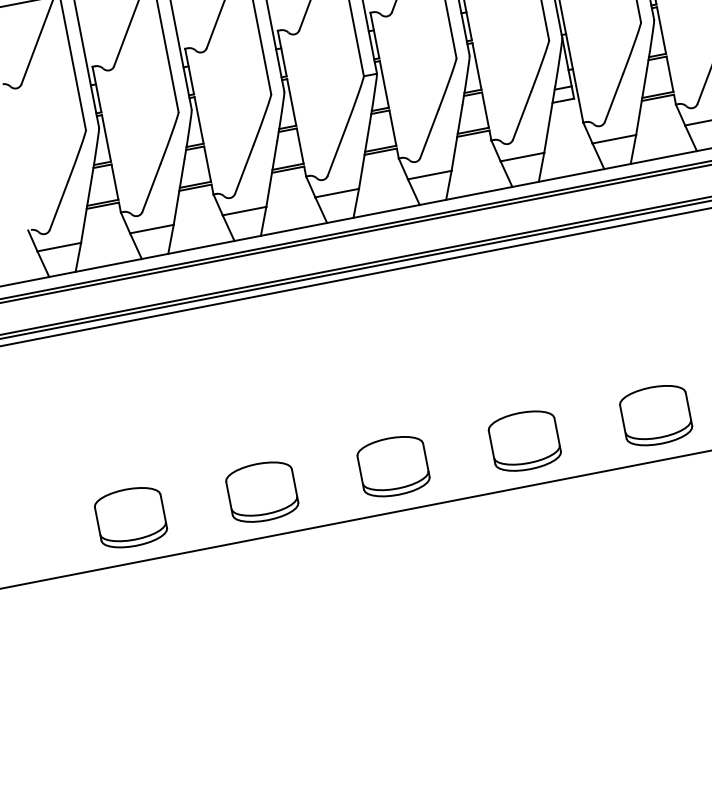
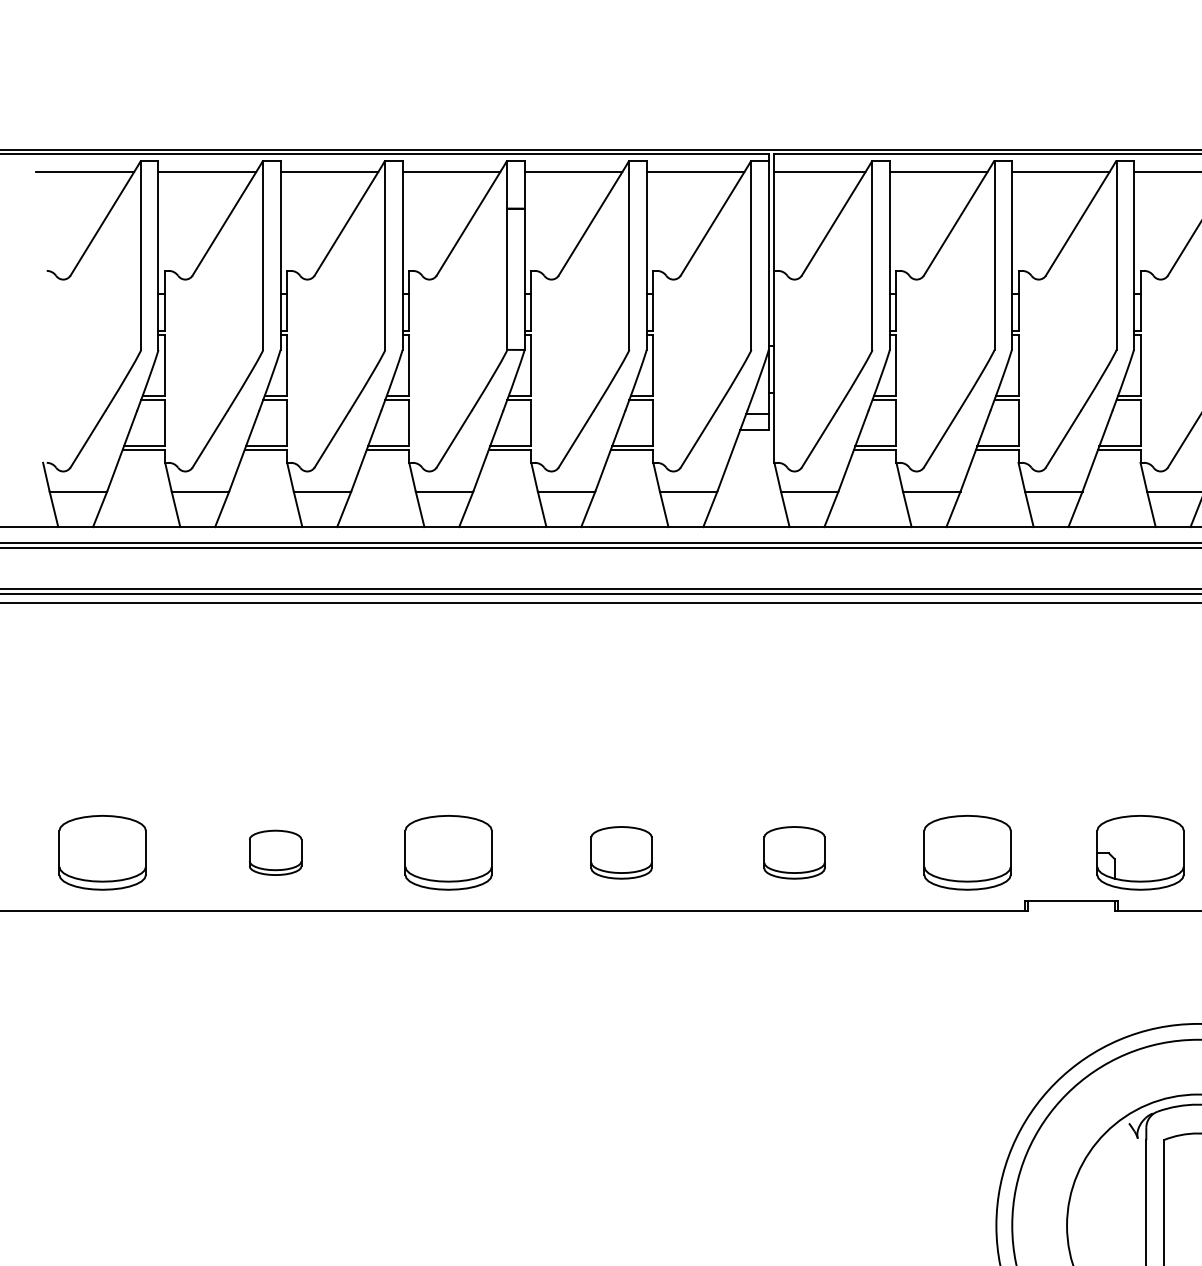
part: (656, 415) -> (794, 852), size x0.7
part: (524, 440) -> (621, 852), size x0.7
part: (262, 491) -> (275, 852), size x0.6

